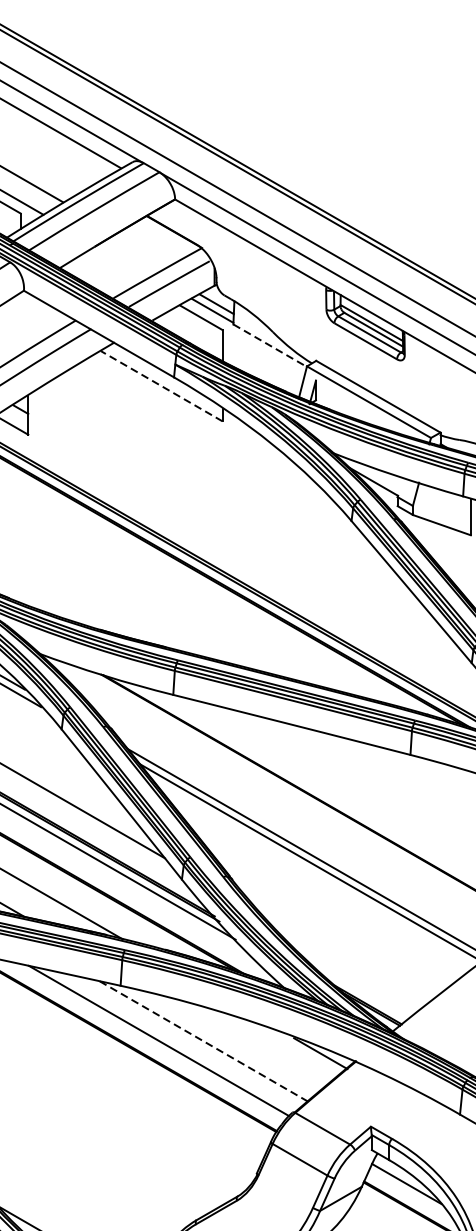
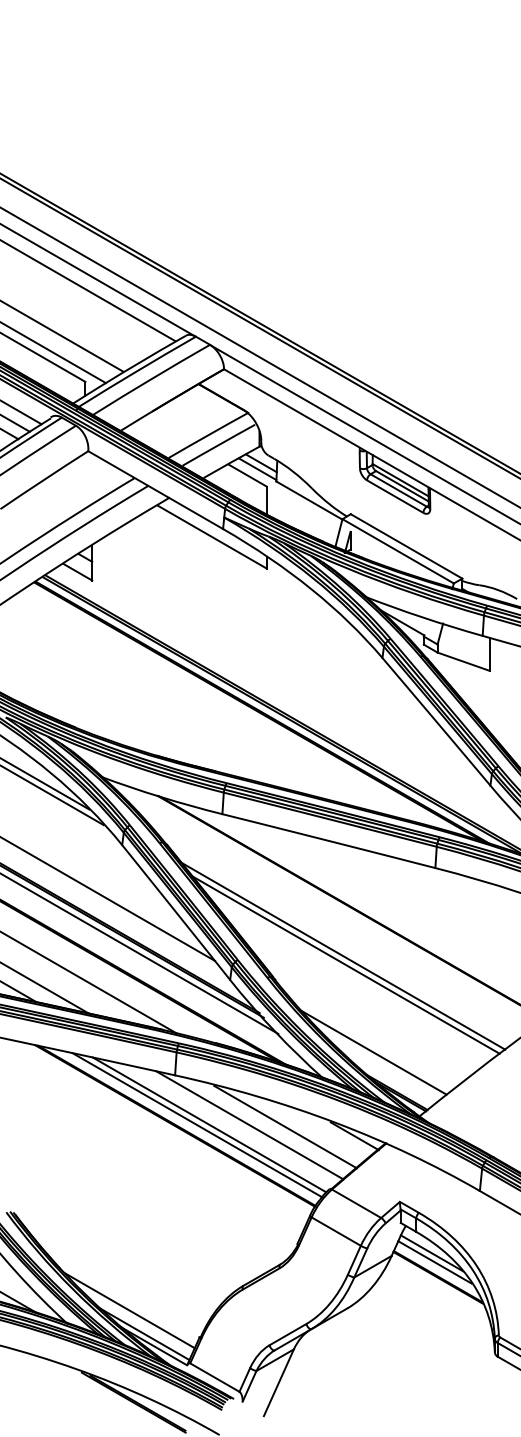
line: (270, 345) -> (309, 500), dashed -> solid
line: (162, 386) -> (212, 537), dashed -> solid
line: (341, 960) -> (373, 1052), added
line: (145, 1041) -> (197, 1125), added
line: (203, 1041) -> (249, 1125), dashed -> solid
line: (243, 1042) -> (285, 1126), added
line: (409, 1194) -> (434, 1262), added

